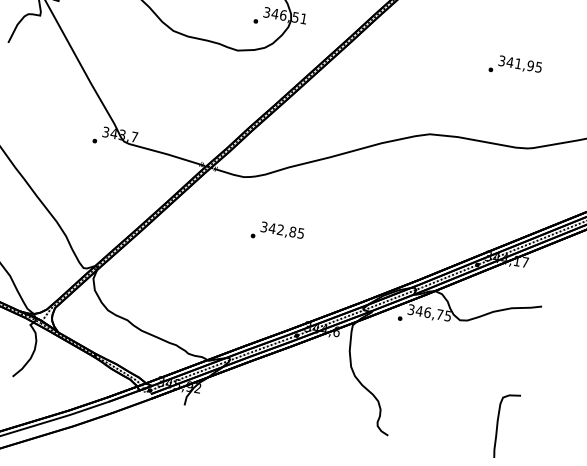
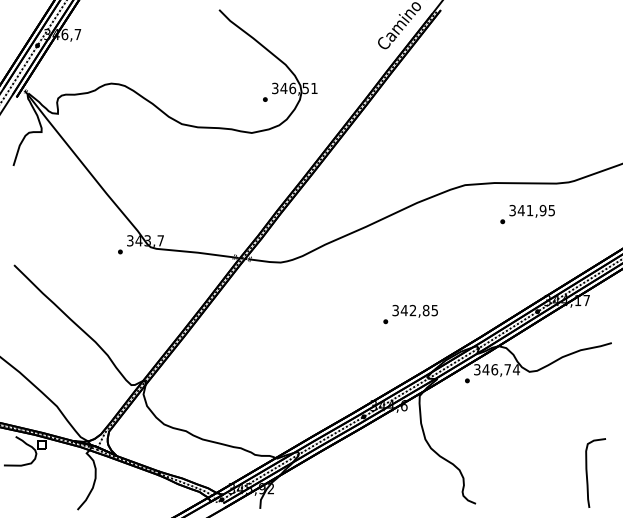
text: (515, 67) -> (527, 214), moved
text: (277, 233) -> (410, 314), moved
text: (447, 315) -> (515, 369), 346,75 -> 346,74

